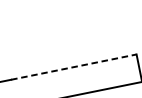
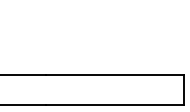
line: (73, 67) -> (114, 75), dashed -> solid

